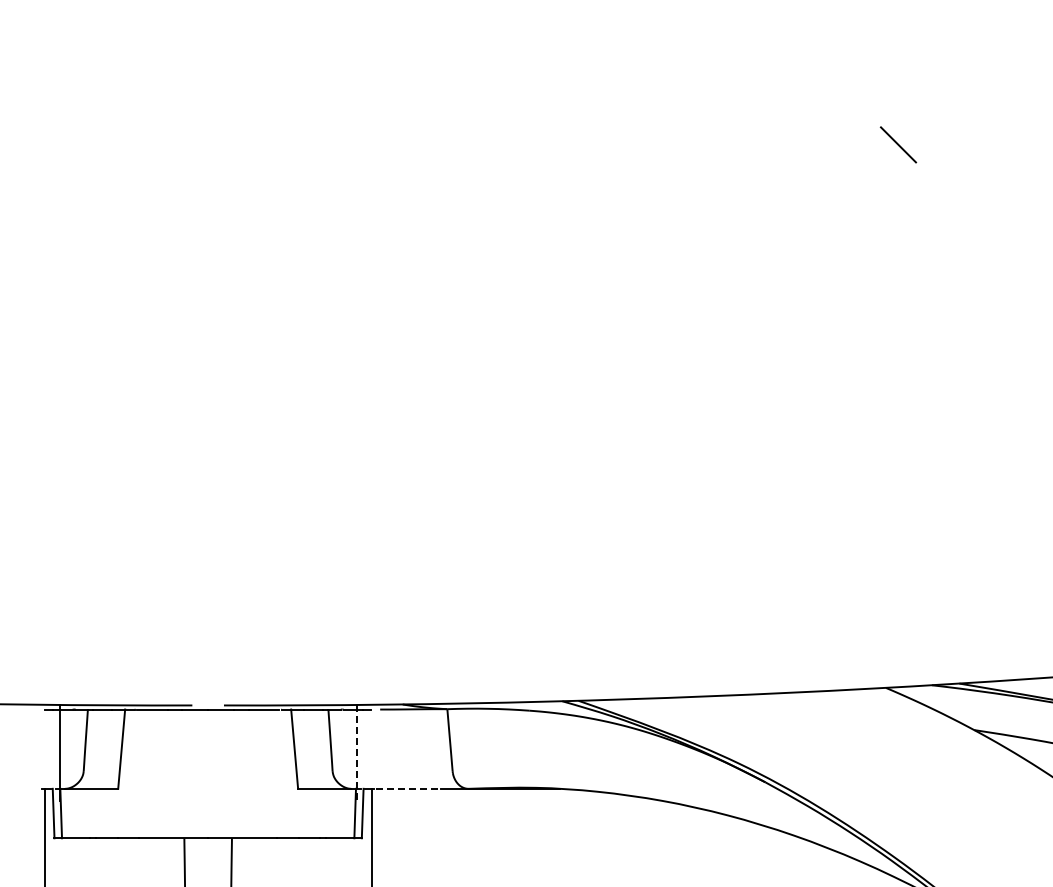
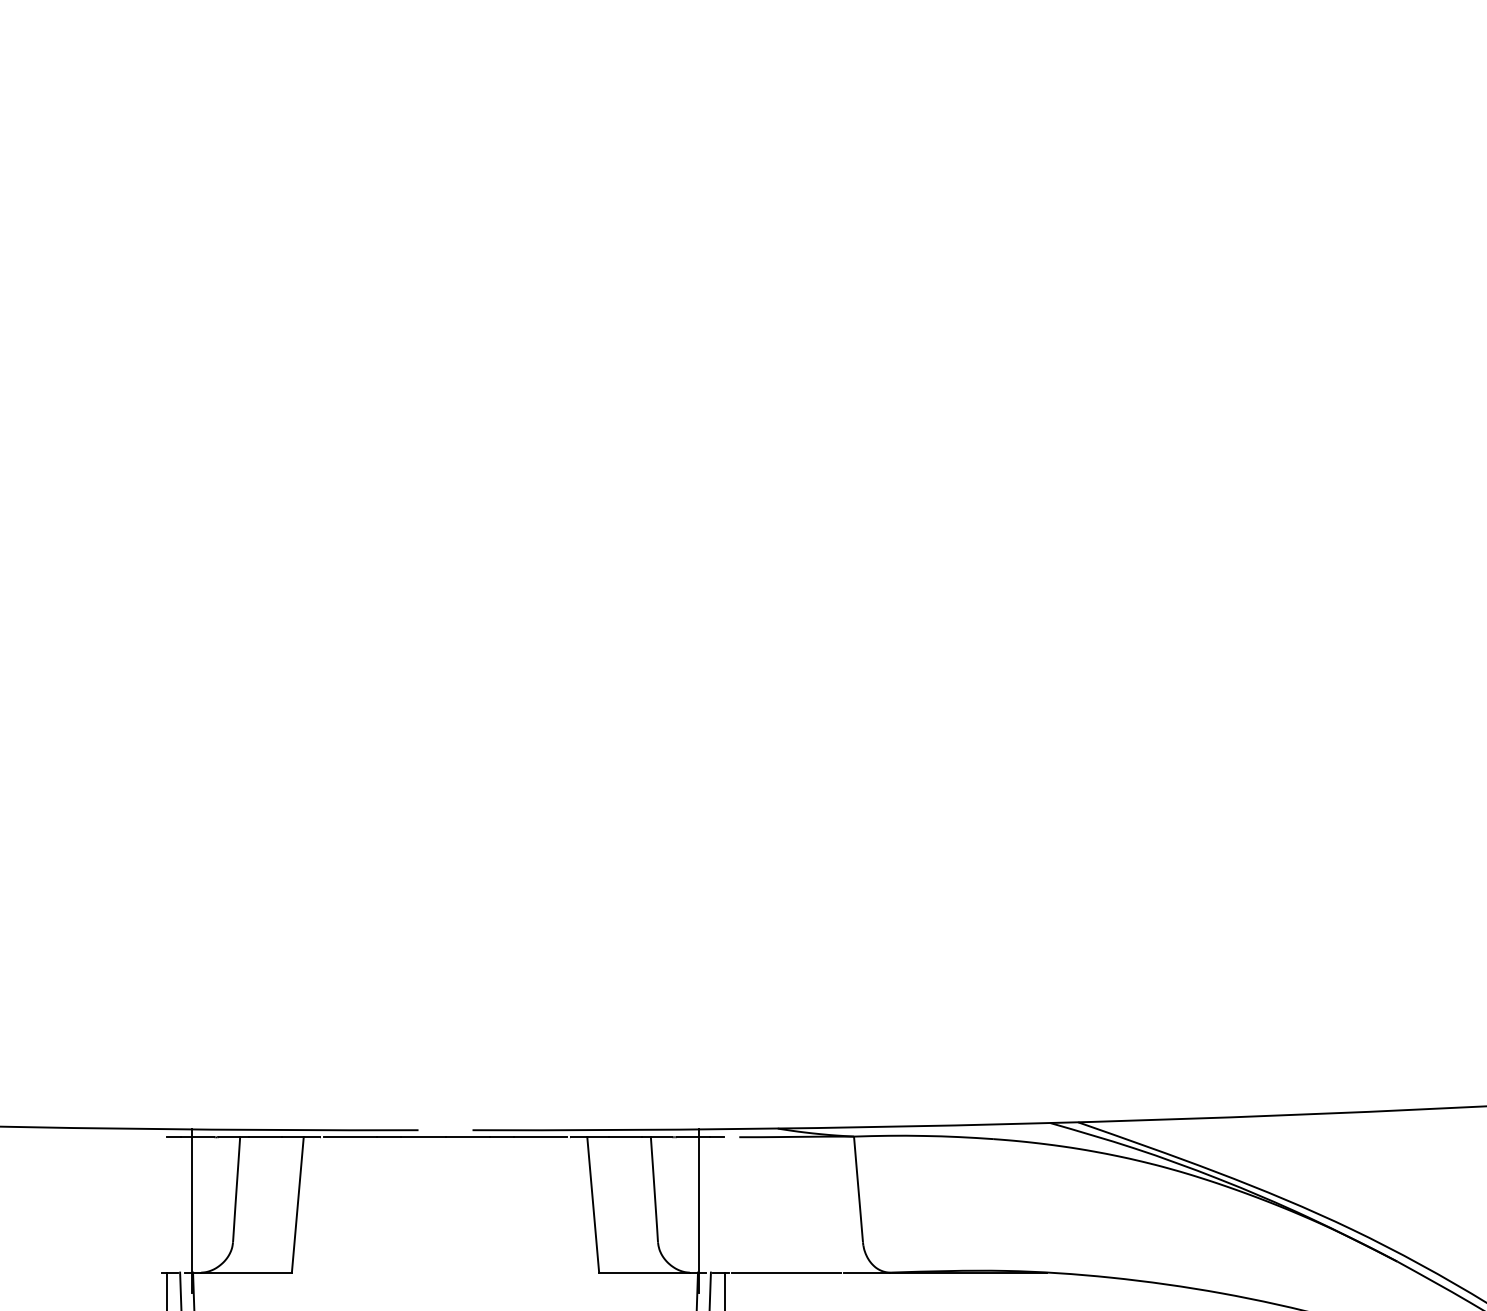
line: (356, 752) -> (698, 1210), dashed -> solid
line: (407, 788) -> (785, 1272), dashed -> solid

